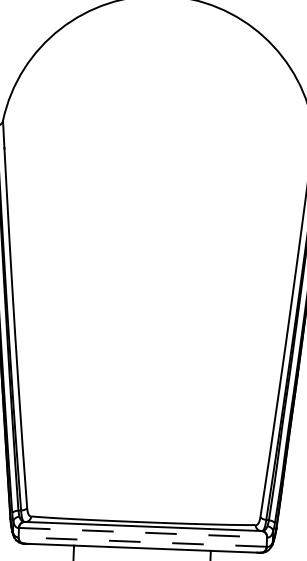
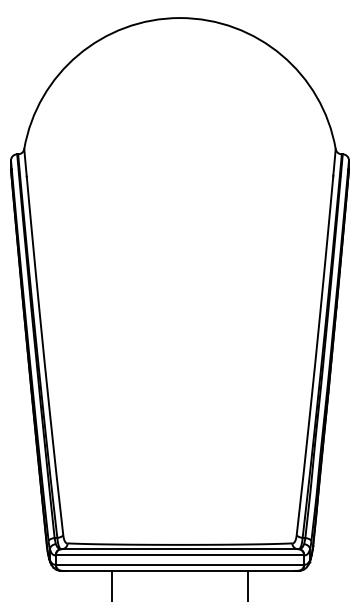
line: (143, 532) -> (180, 555), dashed -> solid
line: (142, 541) -> (179, 564), dashed -> solid

